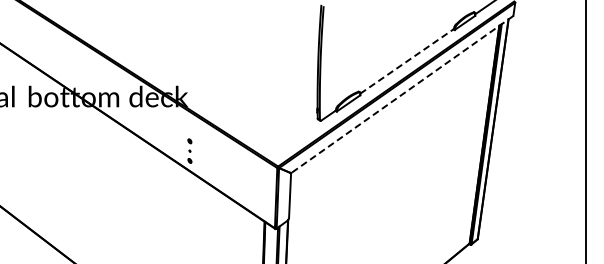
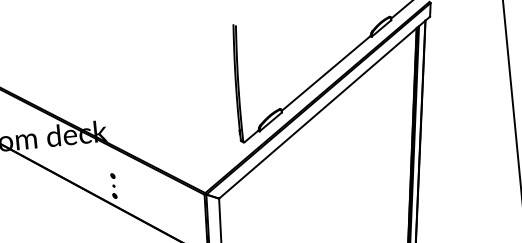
line: (407, 61) -> (326, 73), dashed -> solid
line: (401, 94) -> (323, 107), dashed -> solid

